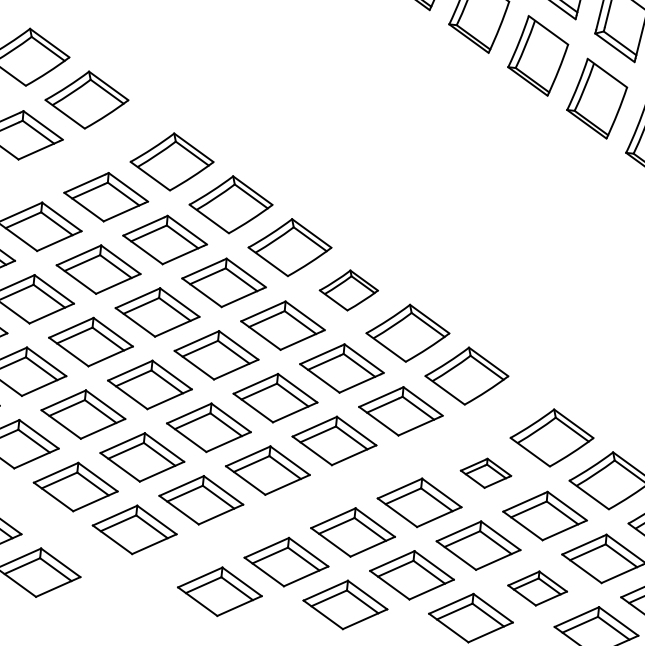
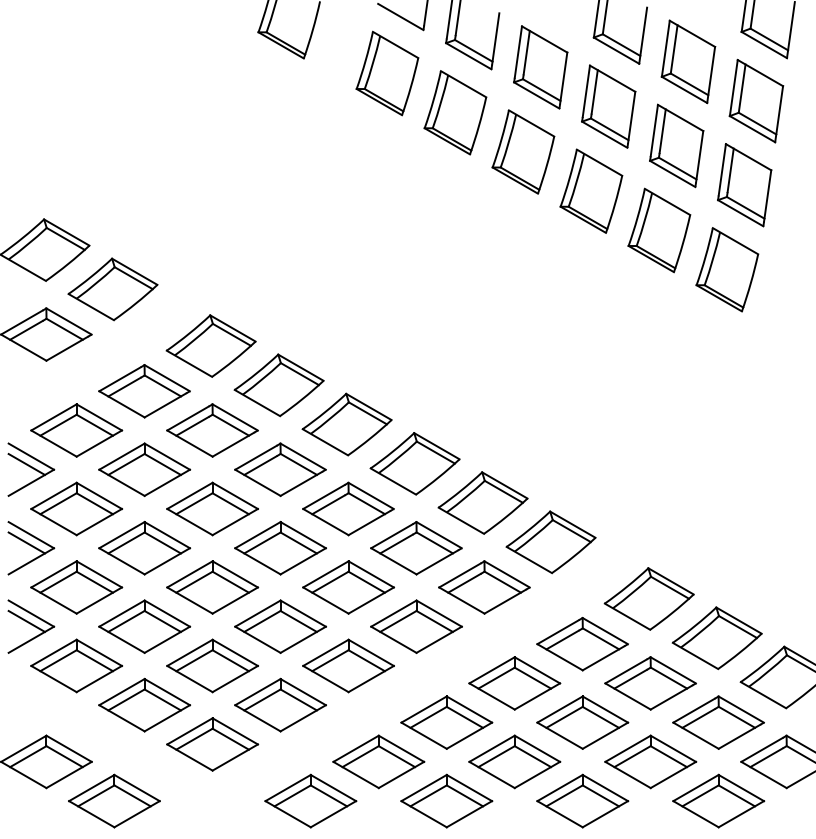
part: (348, 290) -> (414, 463), size x1.43
part: (485, 473) -> (582, 644), size x1.67
part: (537, 588) -> (650, 761), size x1.43

